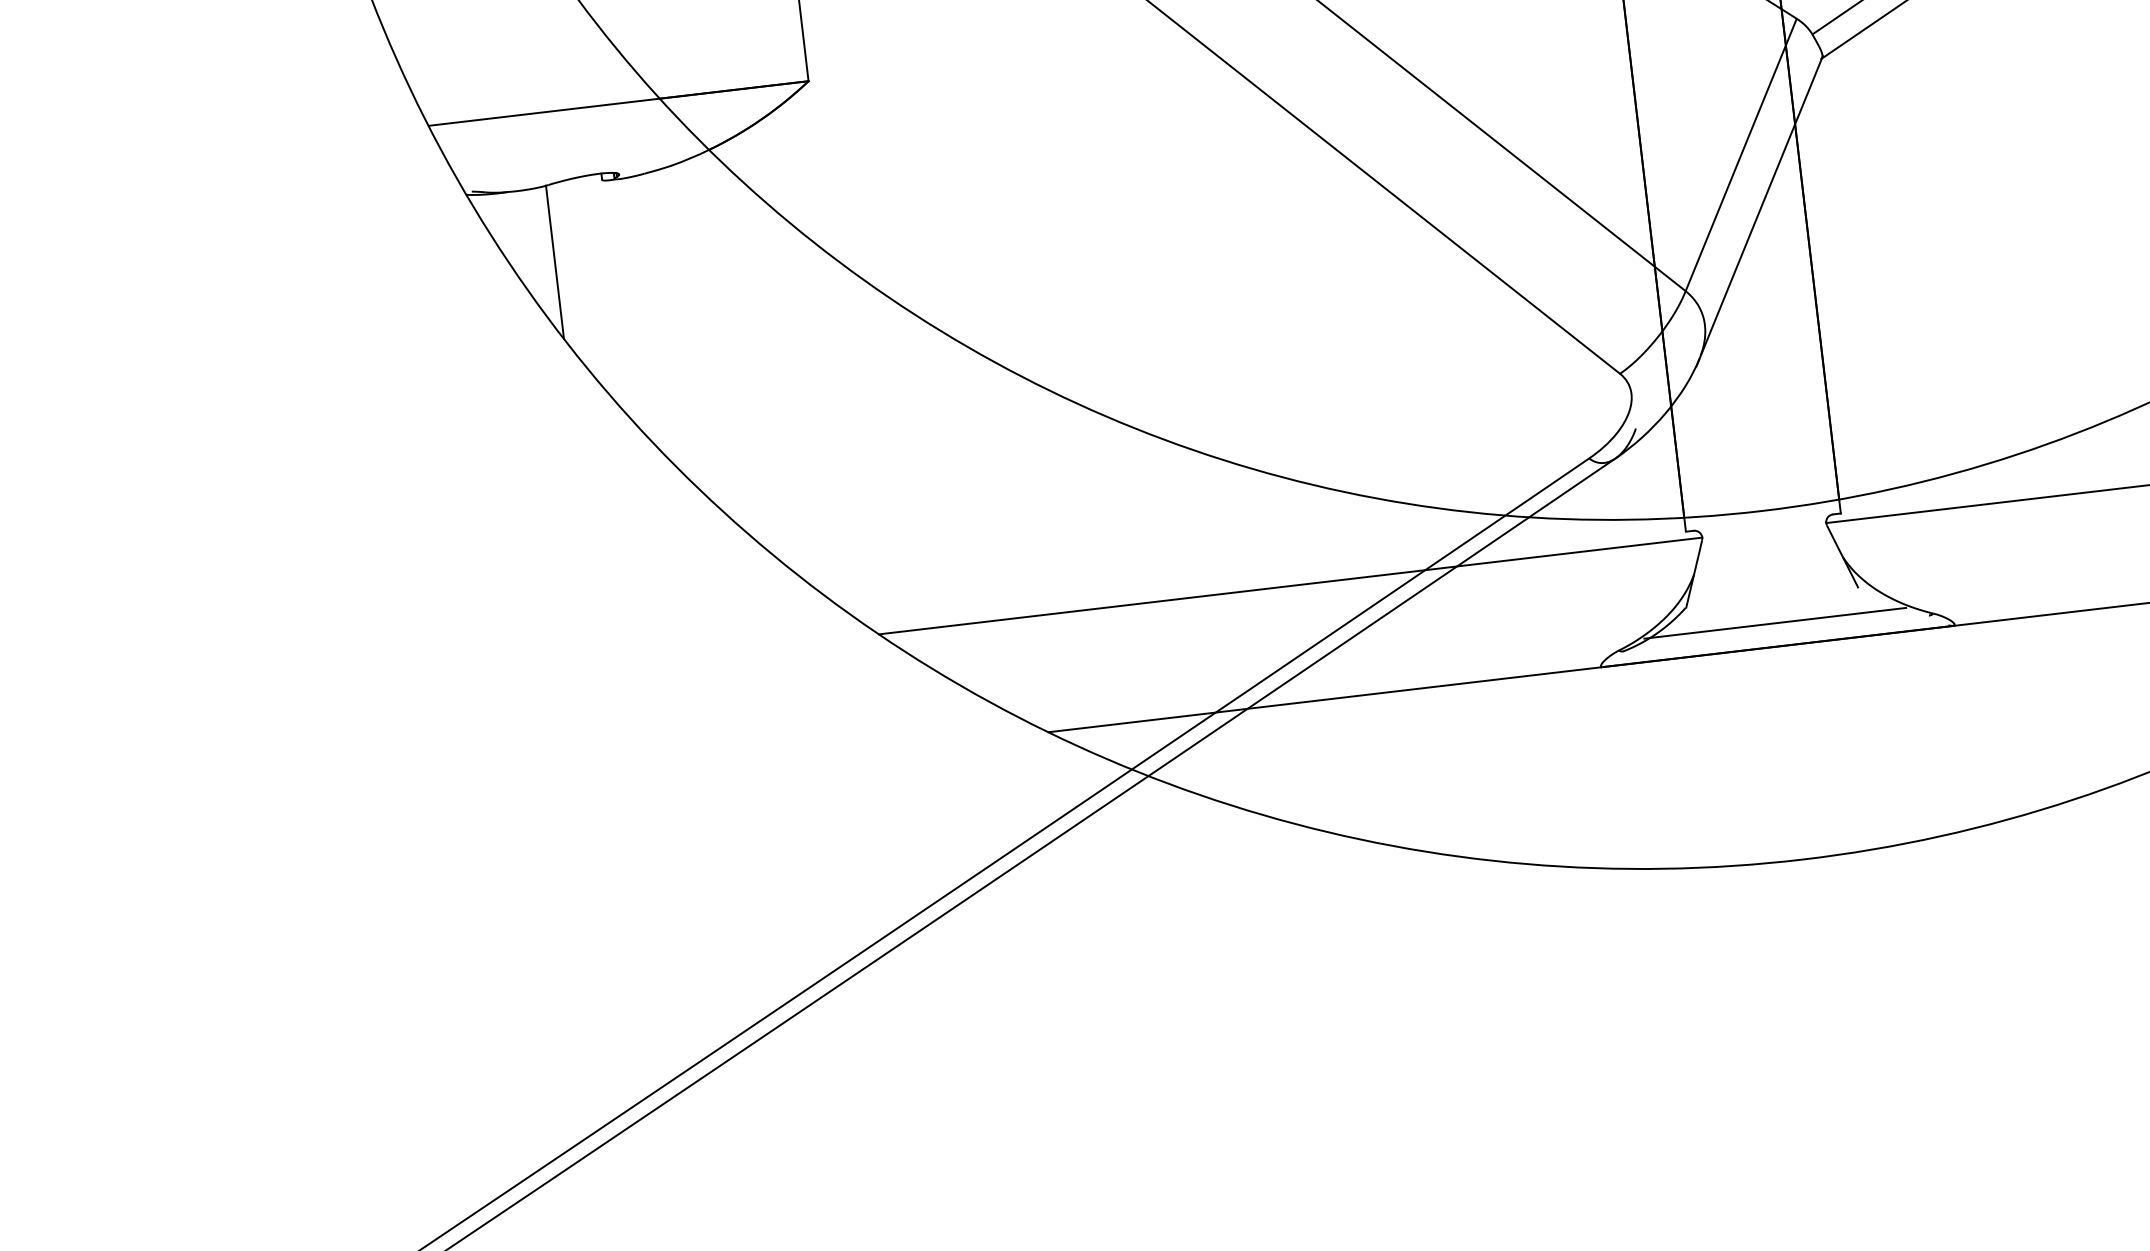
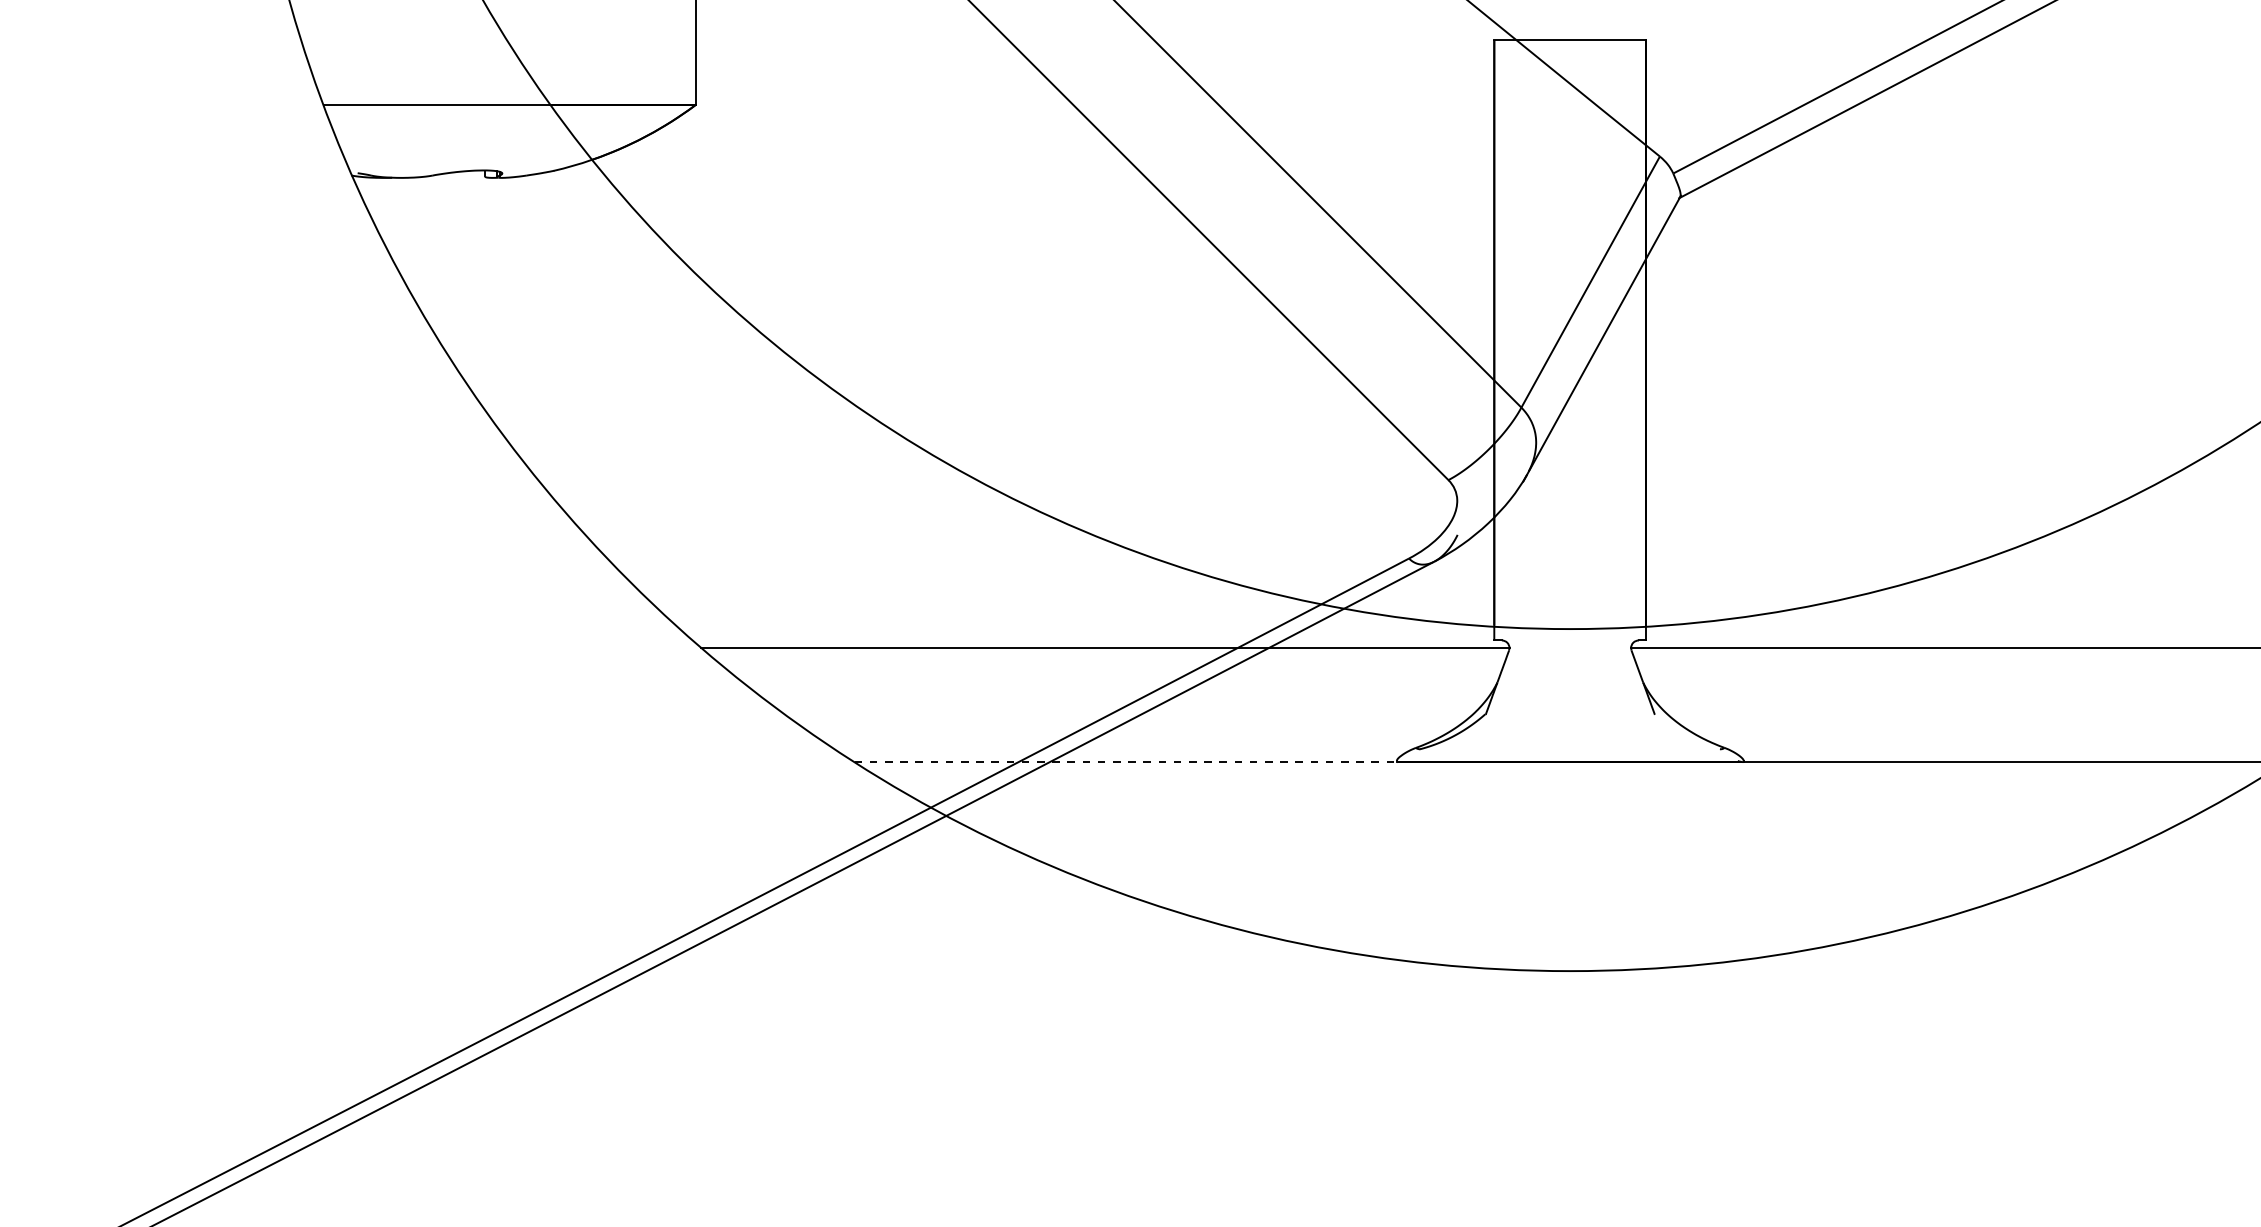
line: (555, 261) -> (430, 250), removed
line: (1774, 623) -> (1569, 739), removed
line: (1325, 700) -> (1126, 762), solid -> dashed

